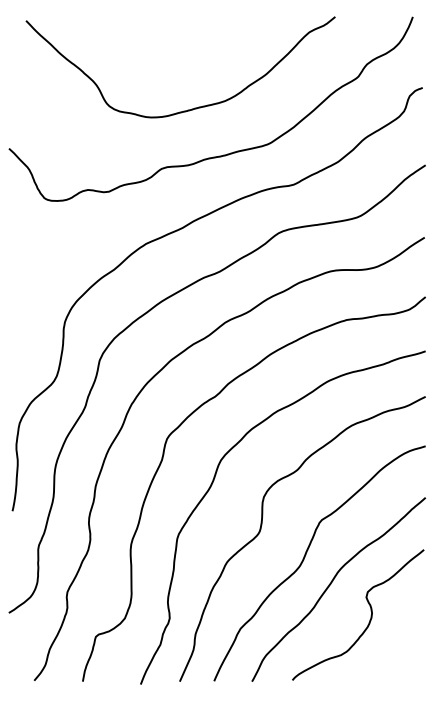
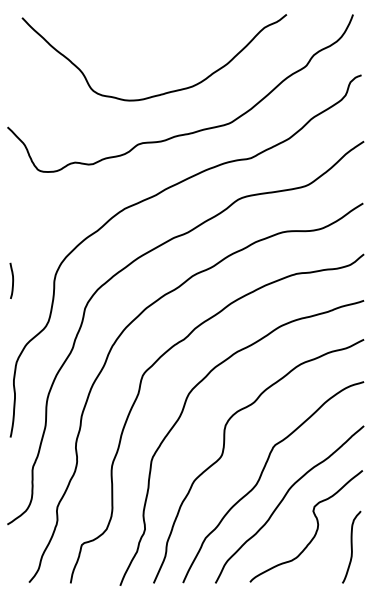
curve: (14, 327) -> (12, 280), added
curve: (410, 638) -> (351, 546), added

